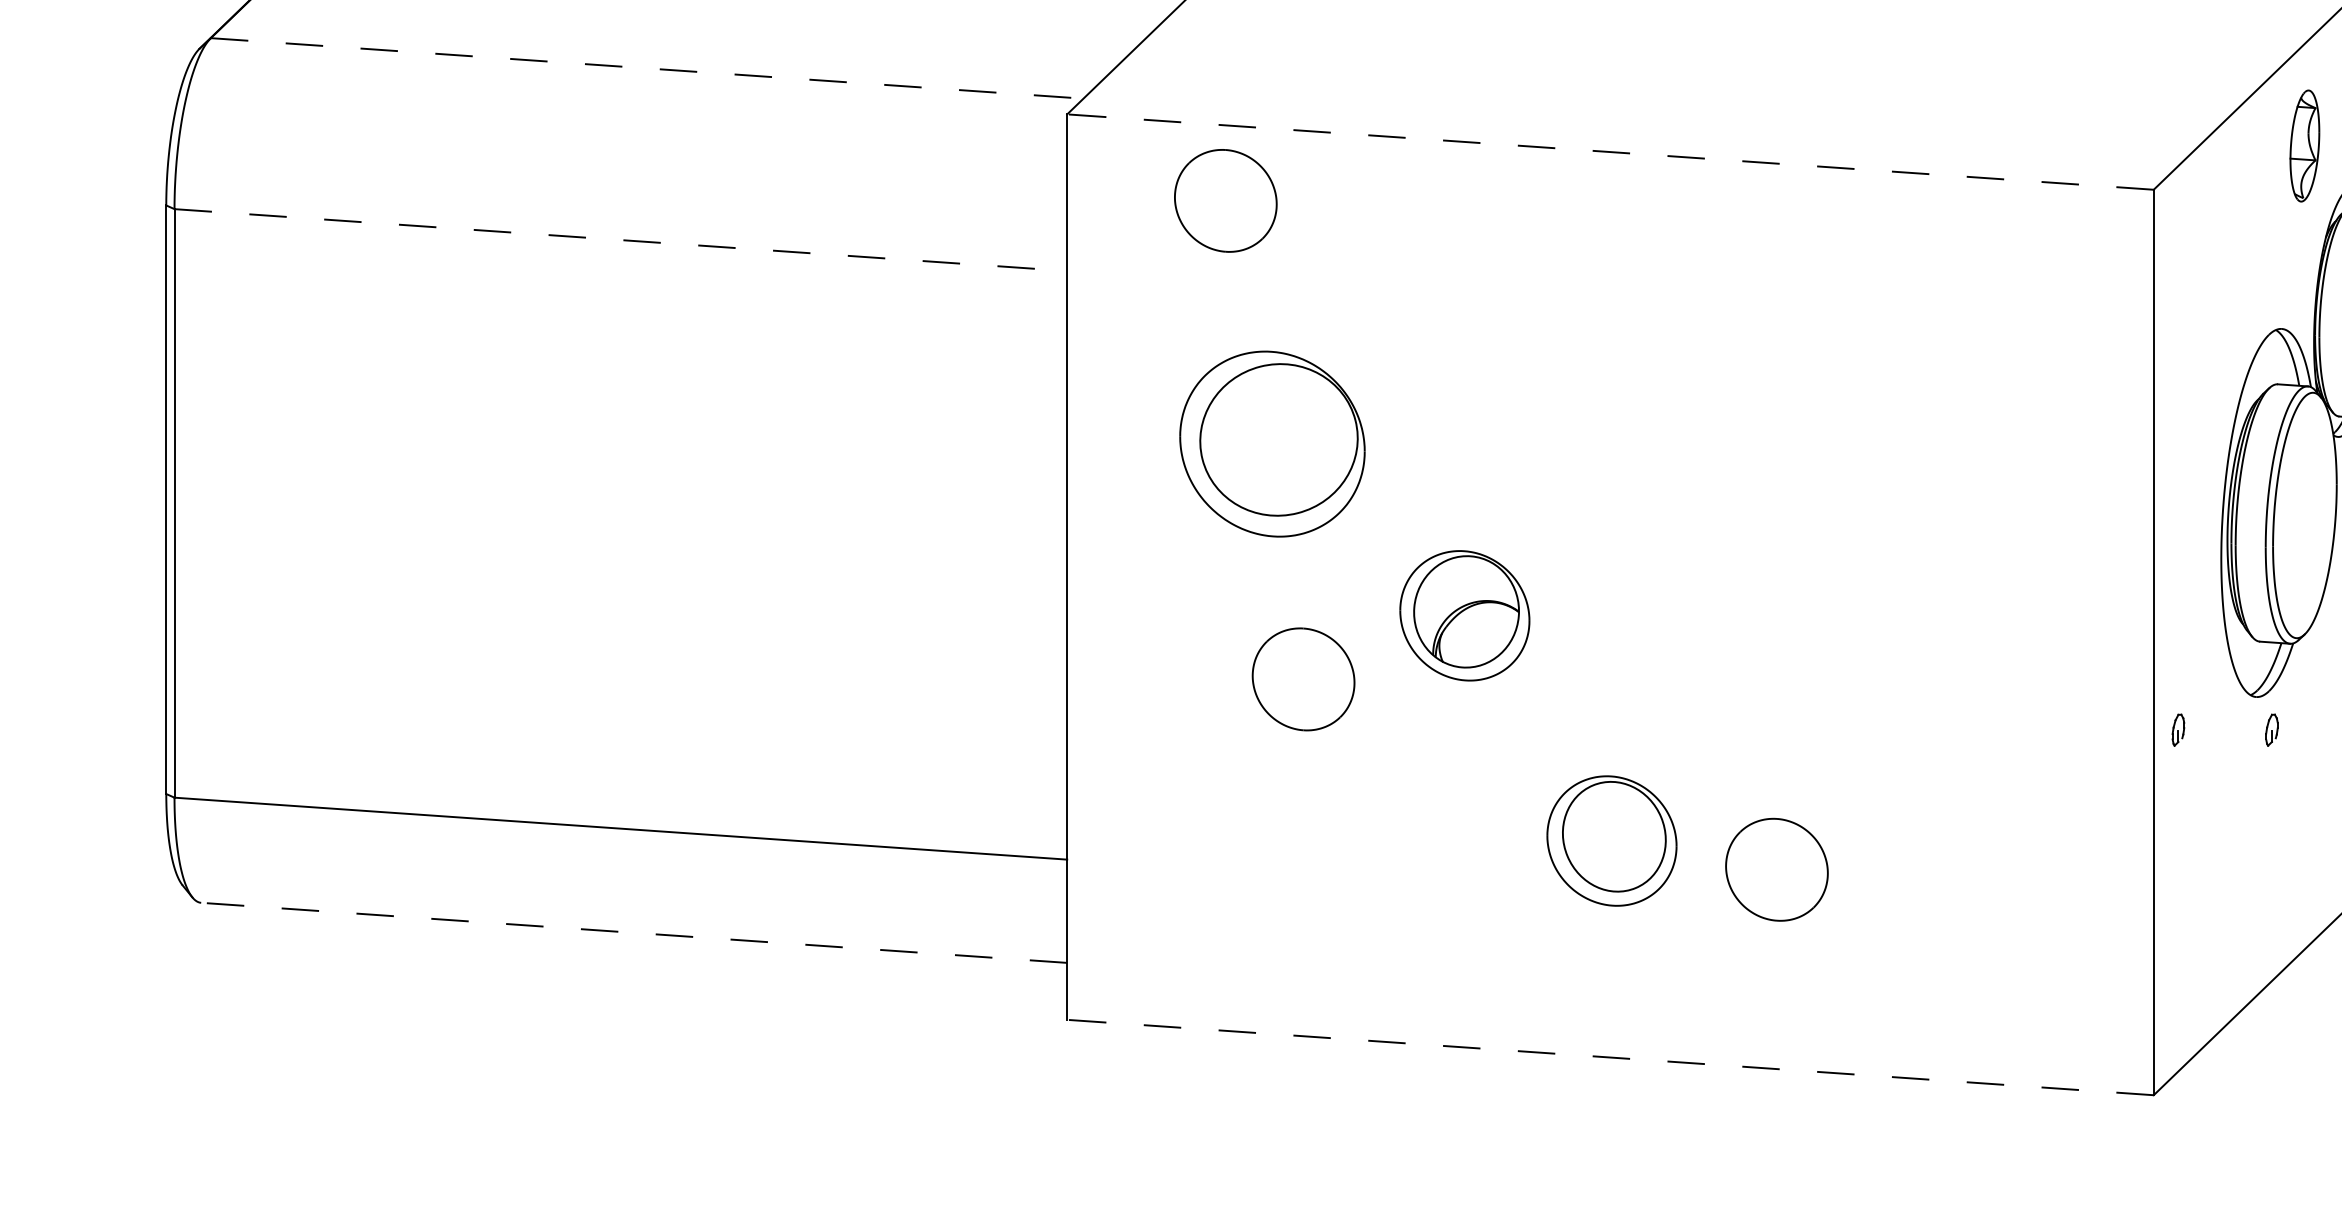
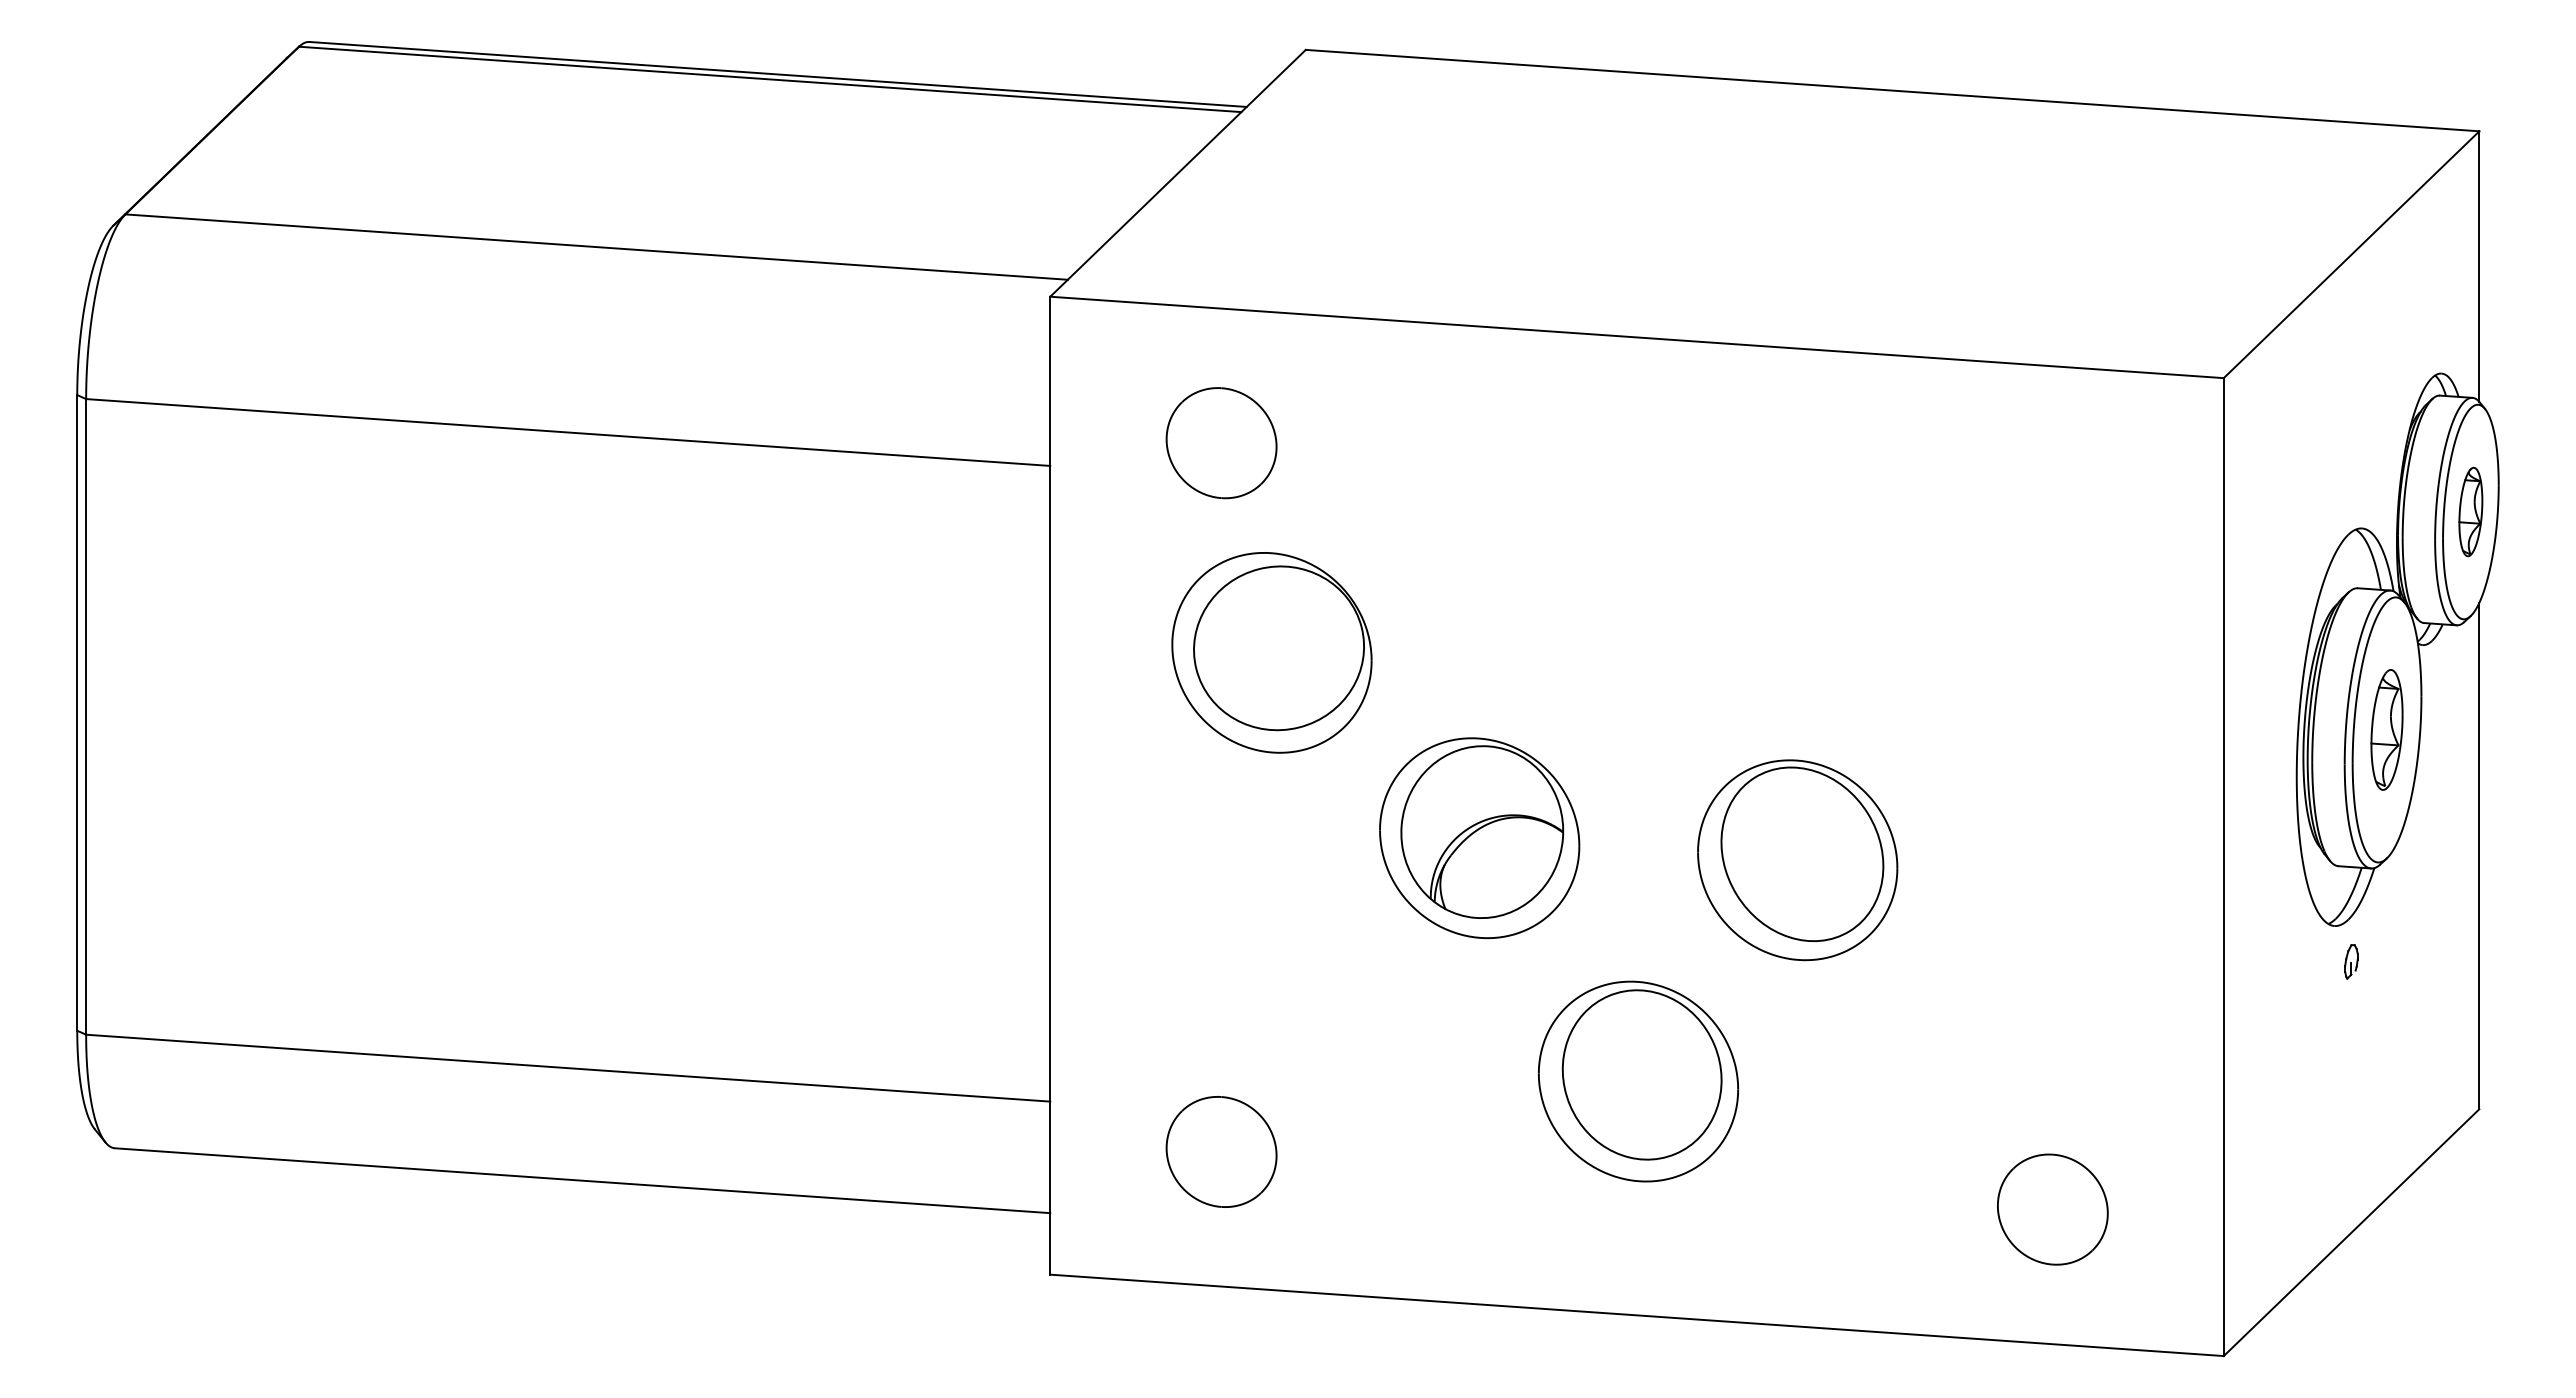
line: (647, 68) -> (597, 247), dashed -> solid
part: (2304, 145) -> (2386, 729), moved
line: (1609, 152) -> (1636, 337), dashed -> solid
part: (1225, 201) -> (1221, 443), moved
line: (621, 240) -> (568, 432), dashed -> solid
part: (1464, 616) -> (1479, 838), size x1.43
part: (1759, 636) -> (1797, 860), added
part: (1303, 678) -> (1221, 1151), moved
part: (2178, 729) -> (2250, 961), removed
part: (1611, 841) -> (1638, 1081), size x1.43
part: (1776, 869) -> (2052, 1209), moved
line: (634, 932) -> (582, 1180), dashed -> solid
line: (1609, 1057) -> (1636, 1315), dashed -> solid

